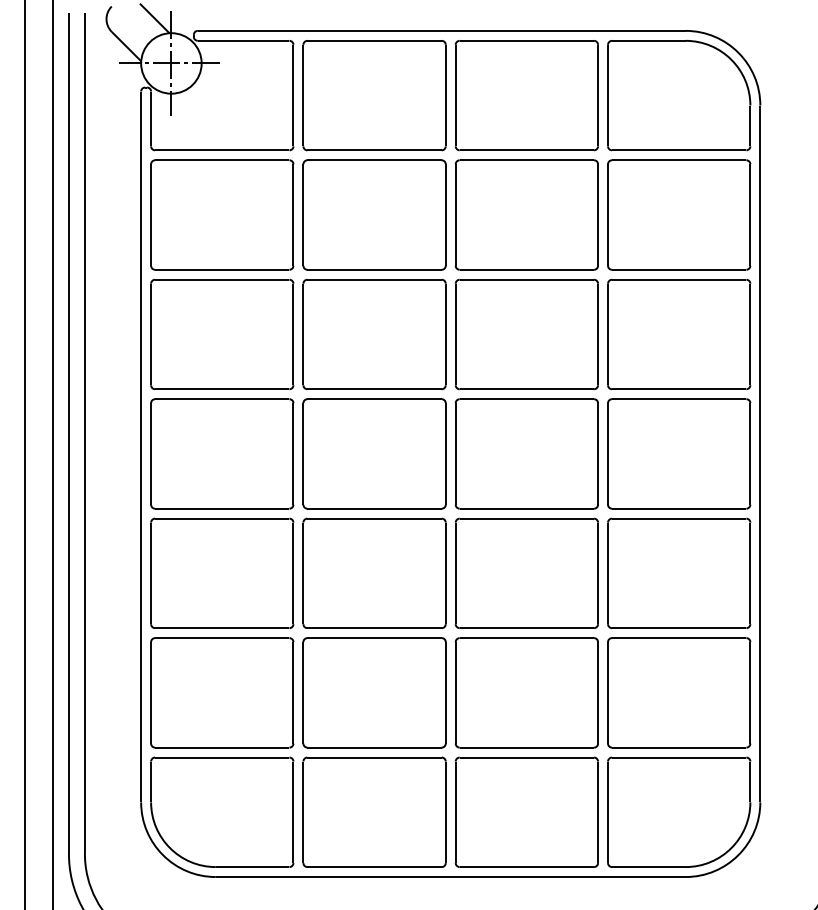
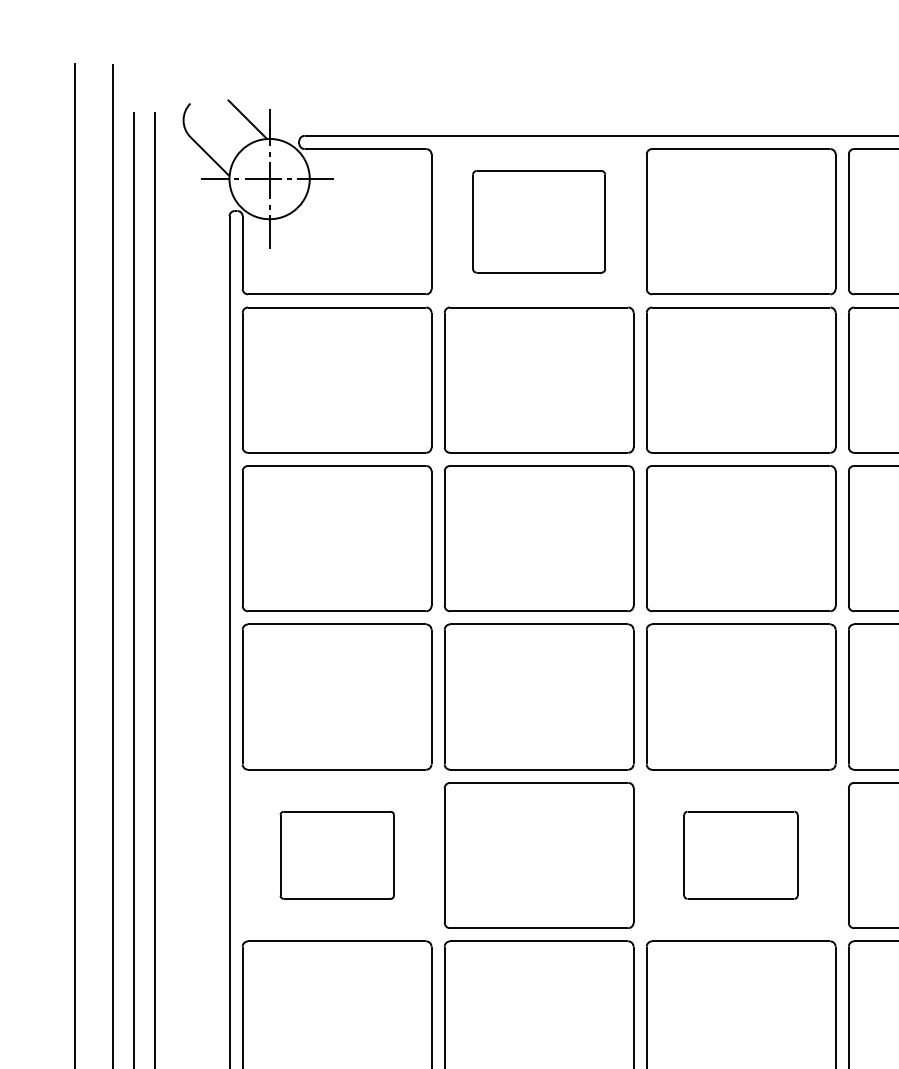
part: (374, 95) -> (539, 221), size x0.7
part: (222, 572) -> (337, 854), size x0.6
part: (526, 572) -> (740, 854), size x0.6

